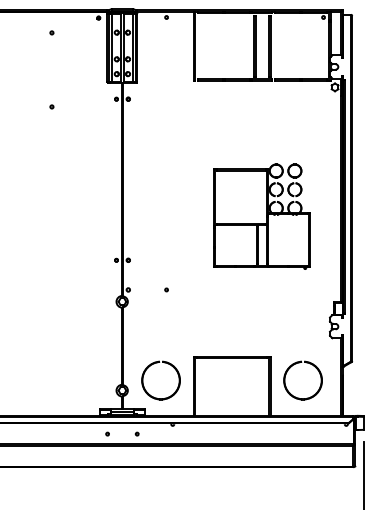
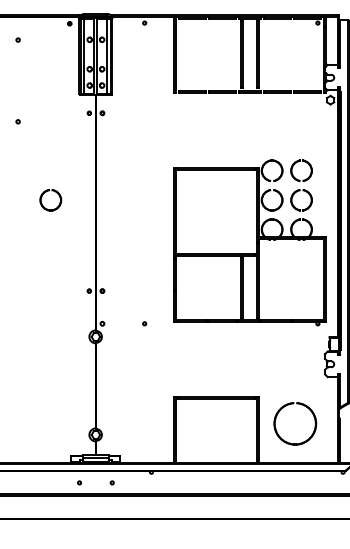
part: (78, 170) -> (47, 191), added
part: (262, 216) -> (250, 242), size x1.43
part: (144, 375) -> (120, 418), removed

